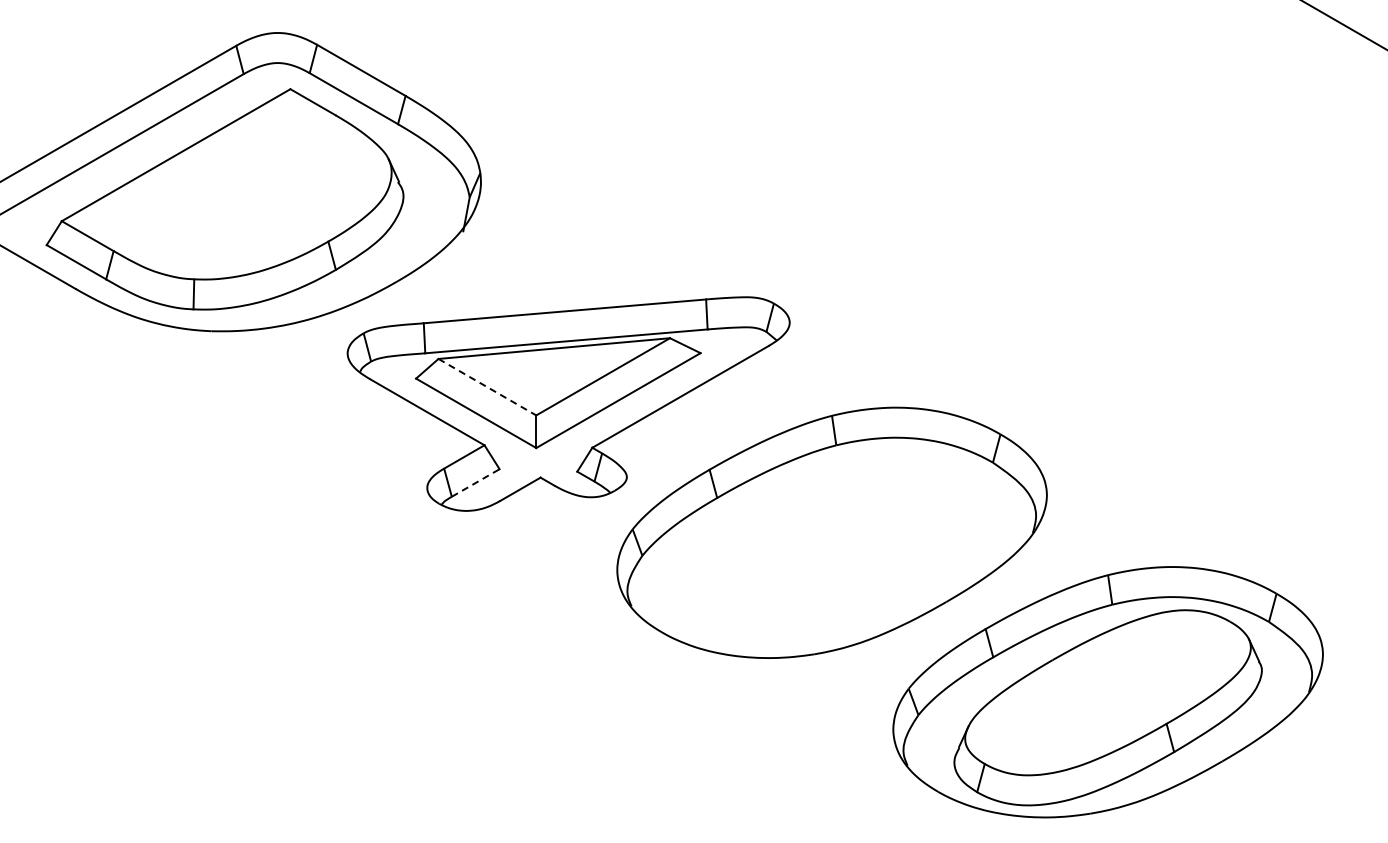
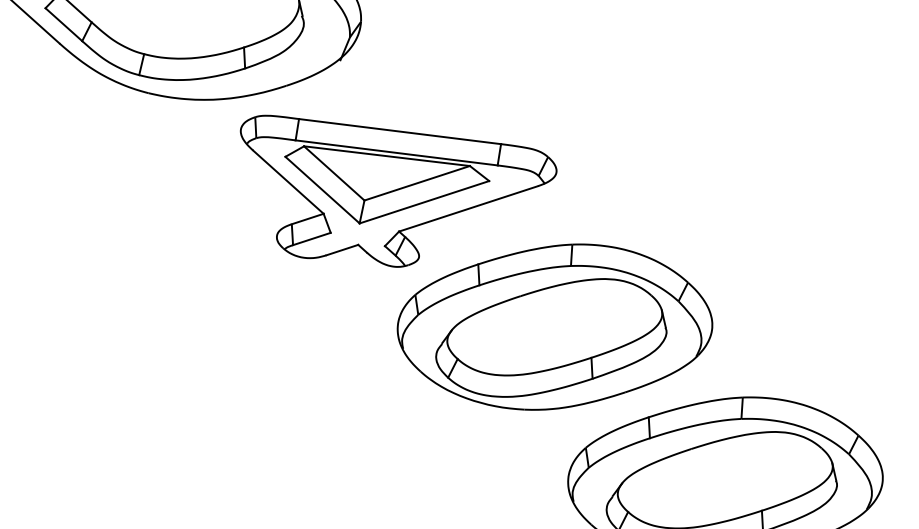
line: (487, 387) -> (334, 173), dashed -> solid
line: (475, 482) -> (311, 238), dashed -> solid
part: (831, 548) -> (552, 337), added

